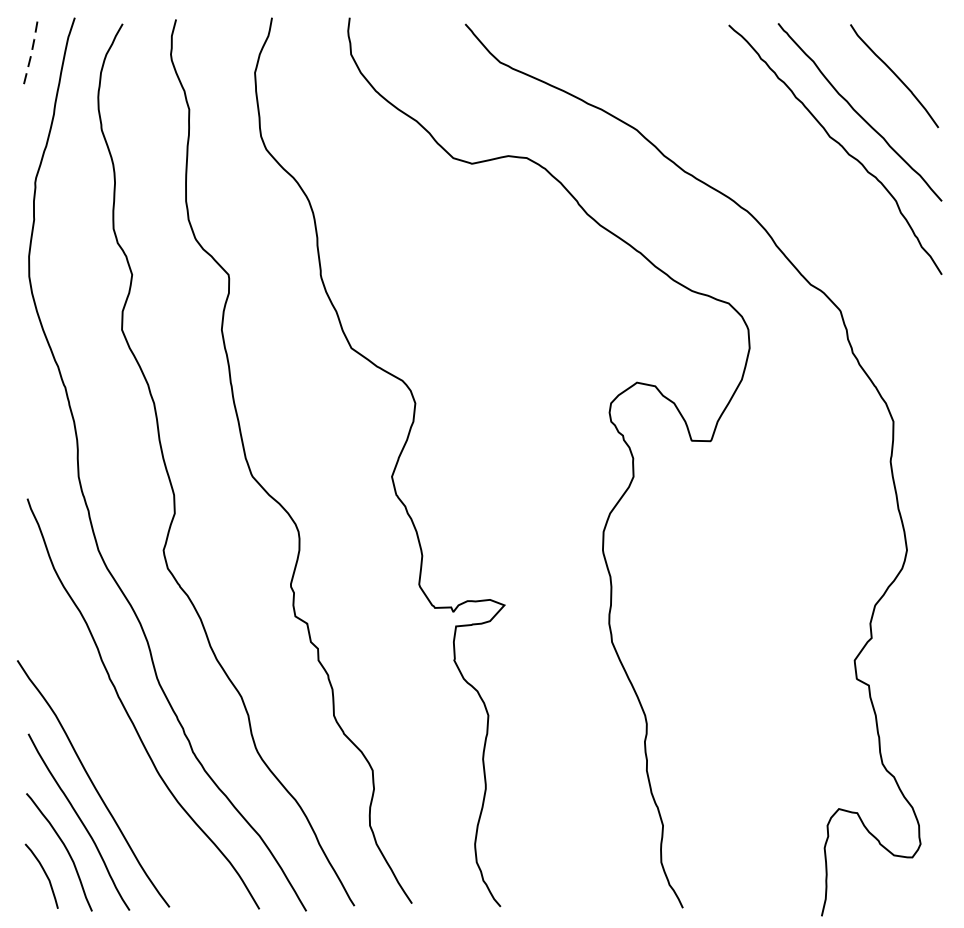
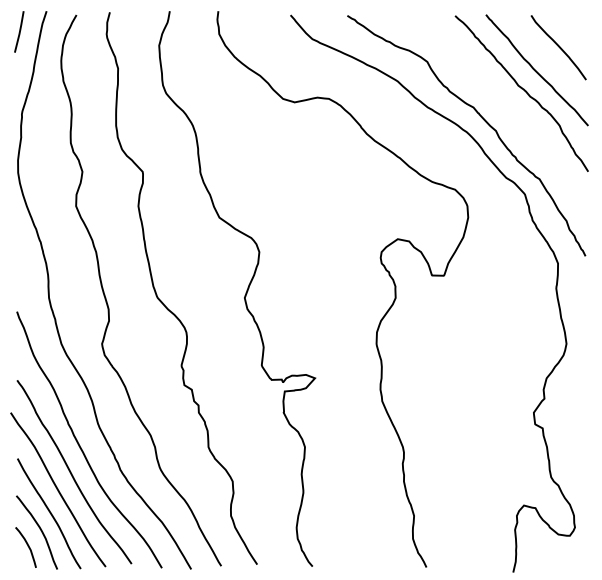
line: (31, 51) -> (19, 32), dashed -> solid
curve: (772, 191) -> (482, 119), added
curve: (116, 757) -> (72, 473), added

